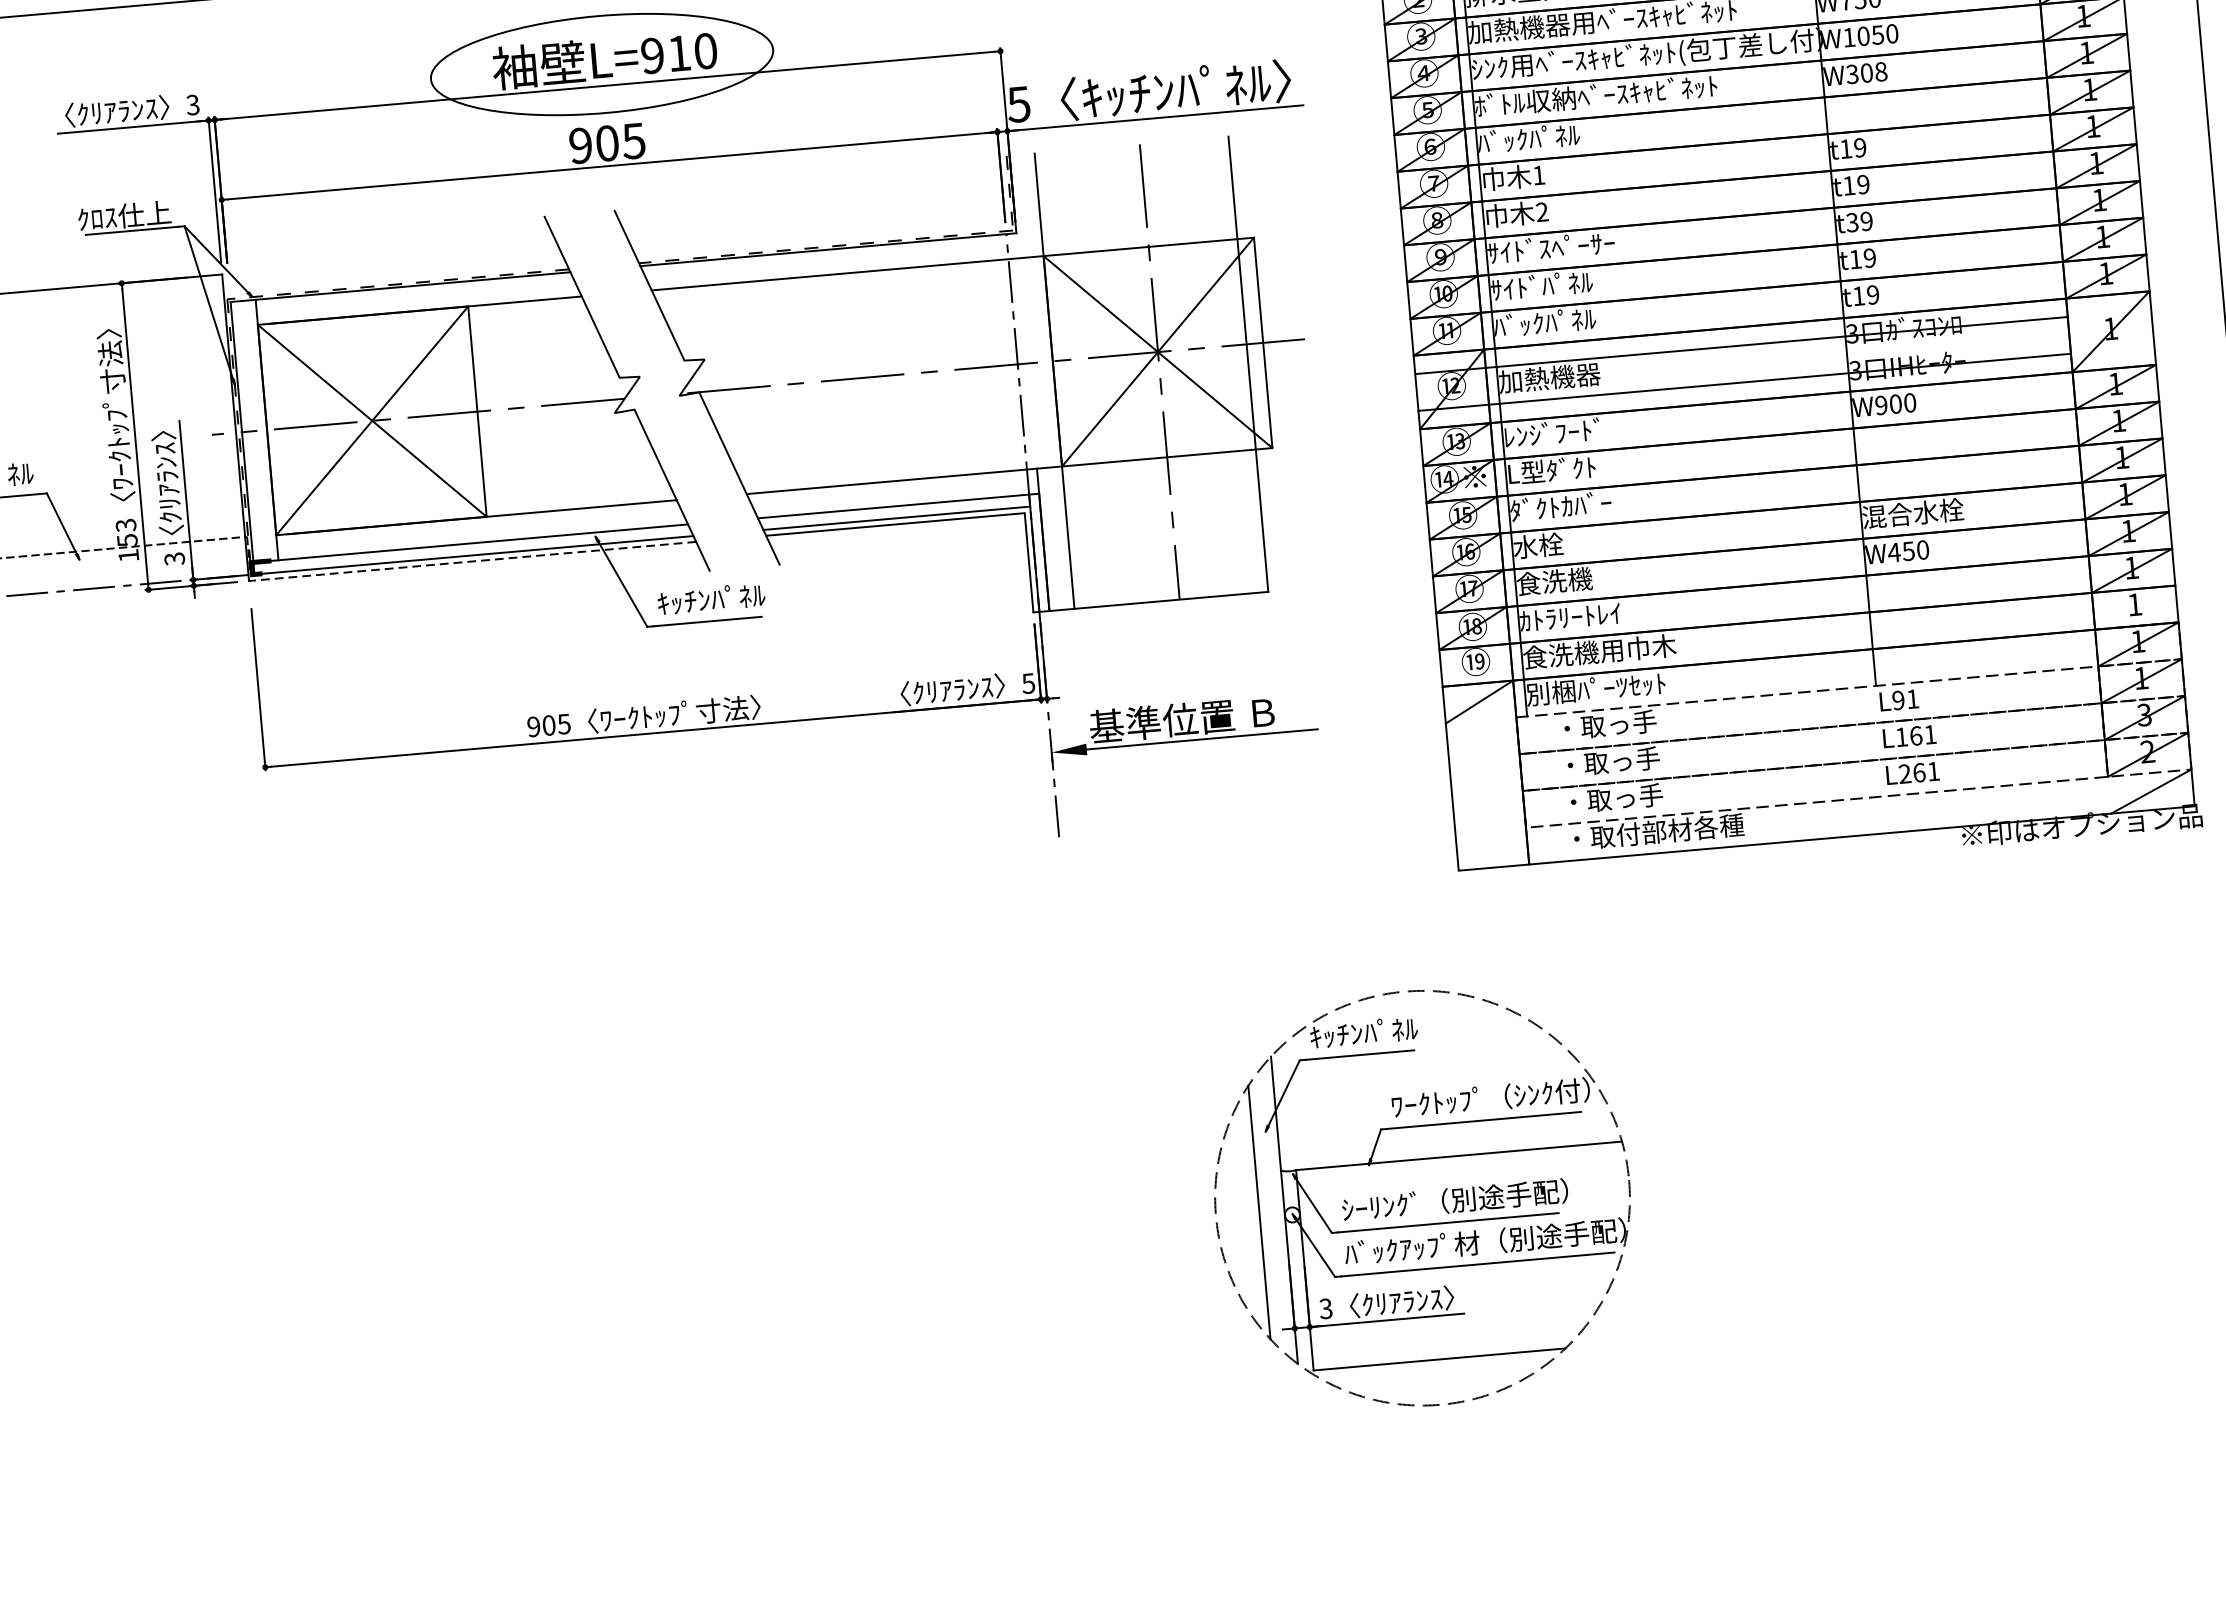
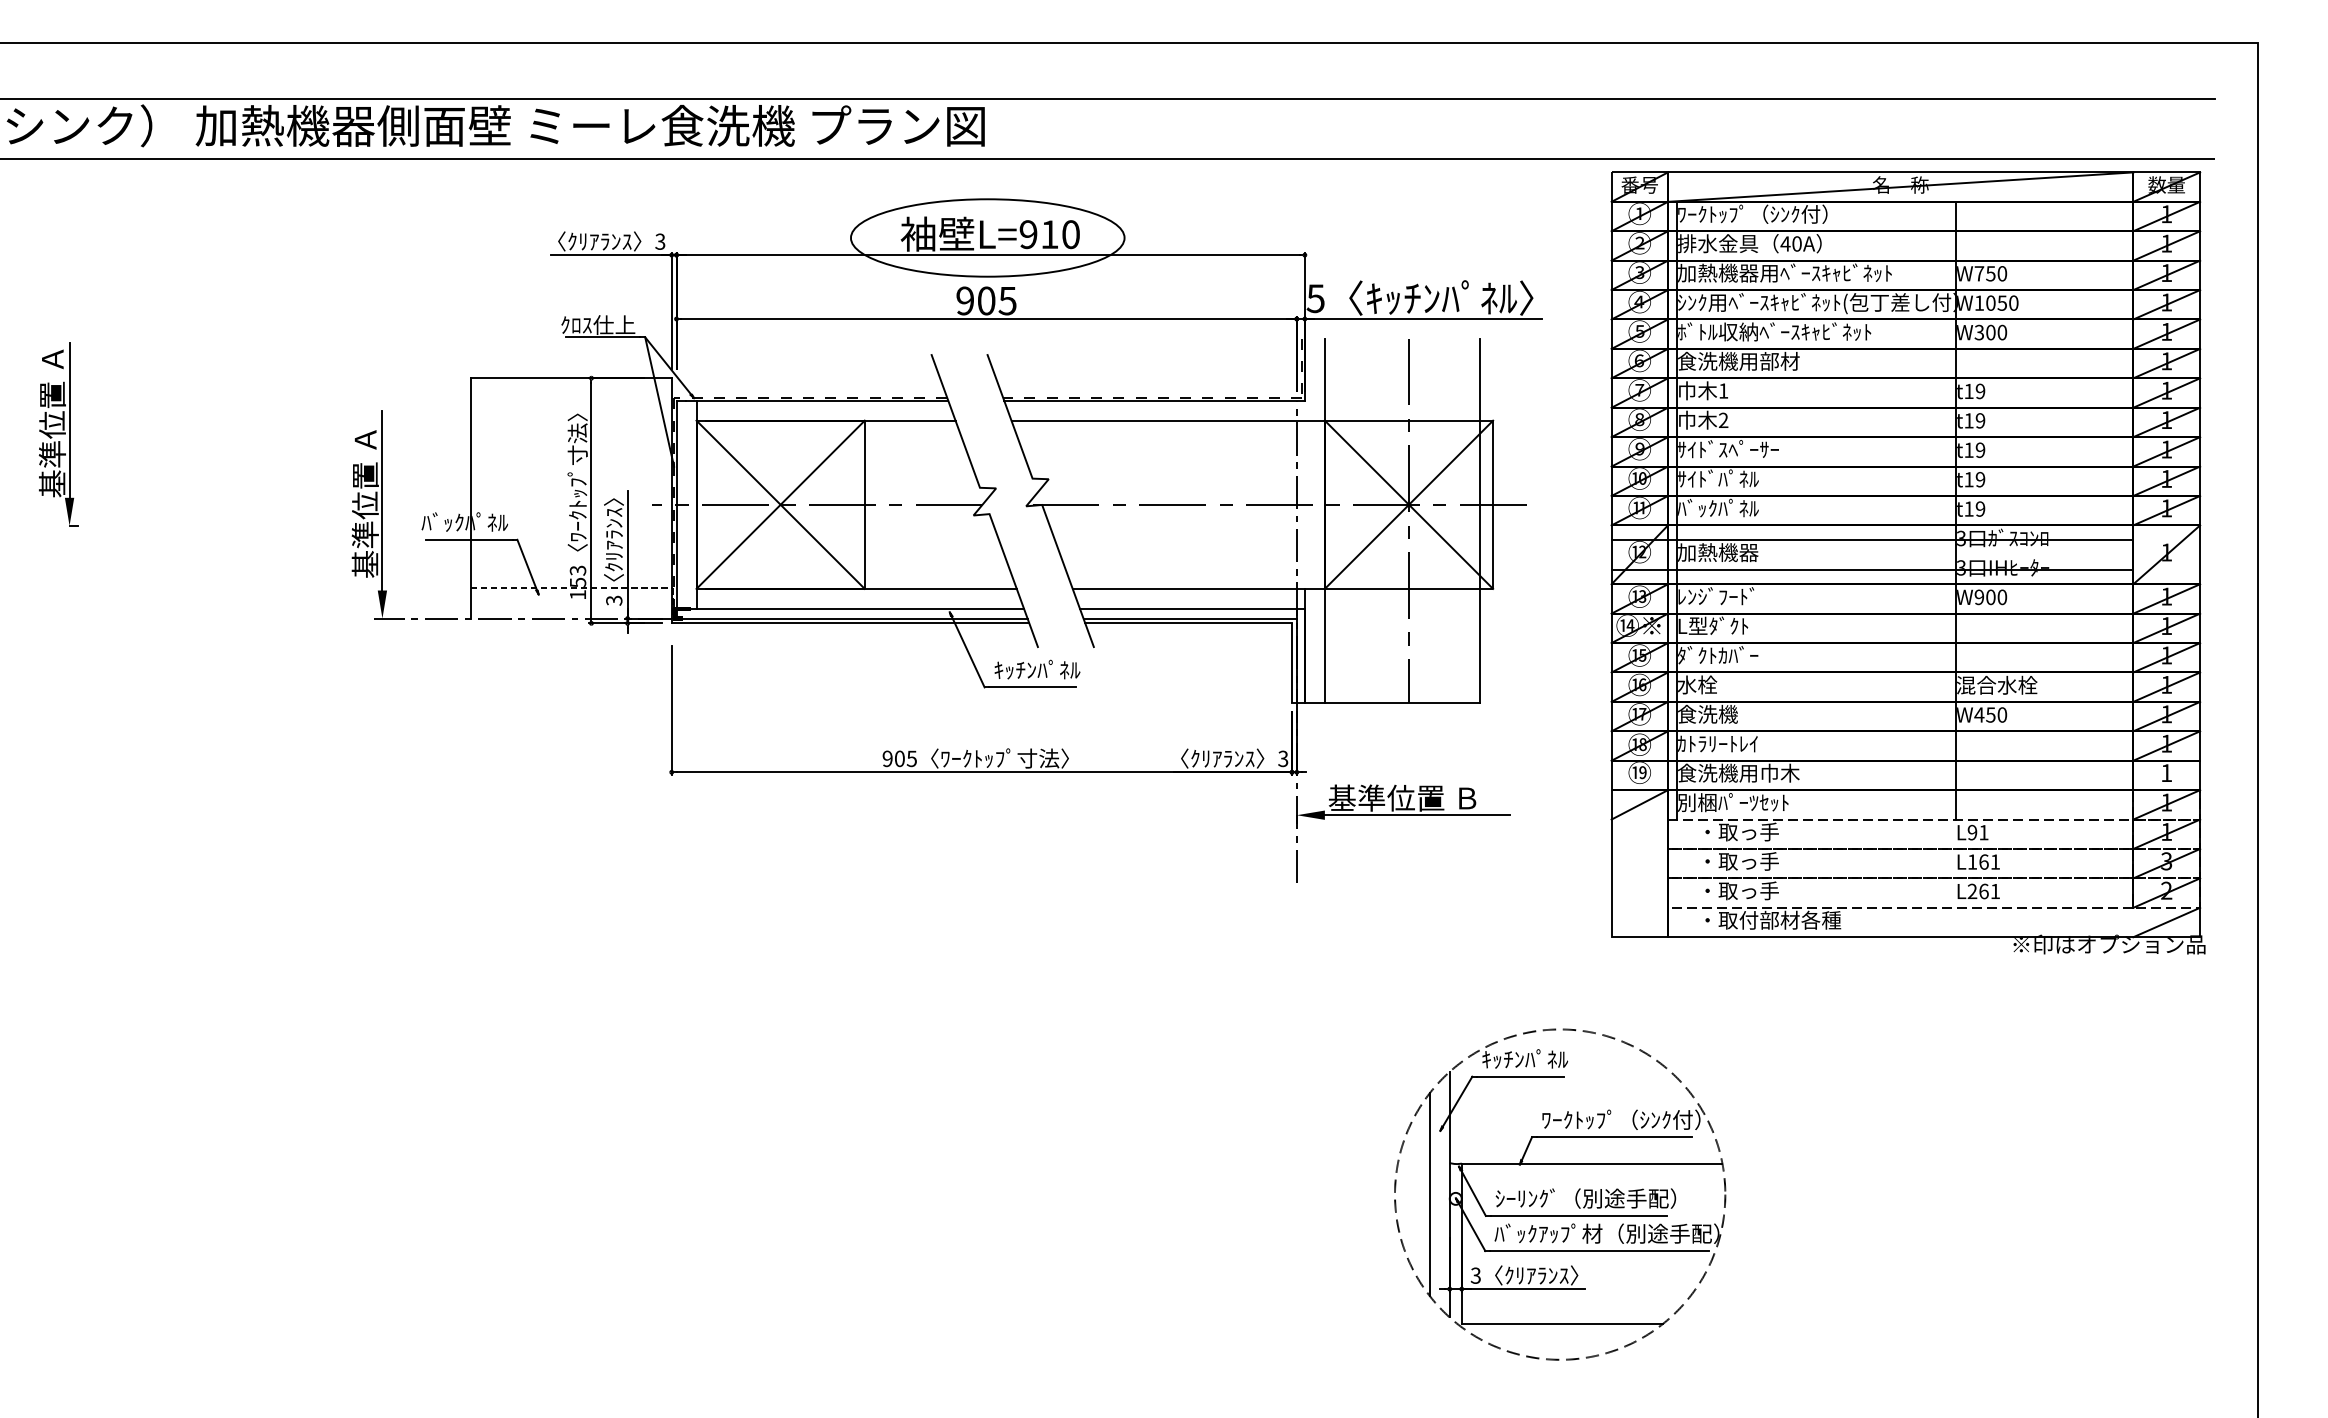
text: (1881, 71) -> (2002, 332), W308 -> W300
text: (1554, 135) -> (1738, 360), ﾊﾞｯｸﾊﾟﾈﾙ -> 食洗機用部材
text: (1851, 222) -> (1968, 450), t39 -> t19
line: (472, 561) -> (850, 623), dashed -> solid
text: (1028, 683) -> (1283, 758), 5 -> 3

